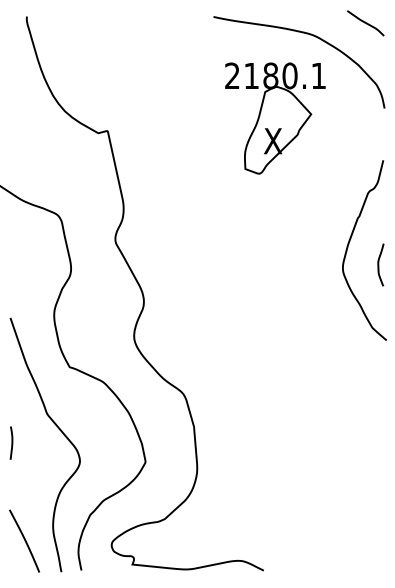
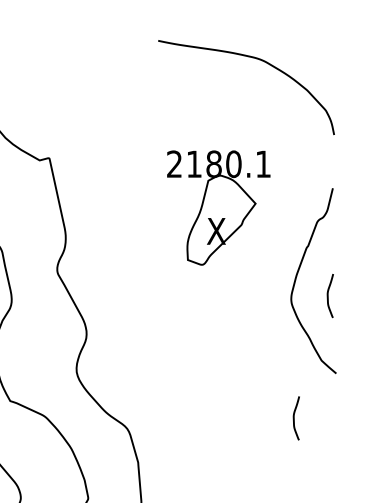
curve: (365, 23) -> (314, 47), removed
part: (275, 118) -> (218, 208), moved
curve: (346, 383) -> (294, 417), added

